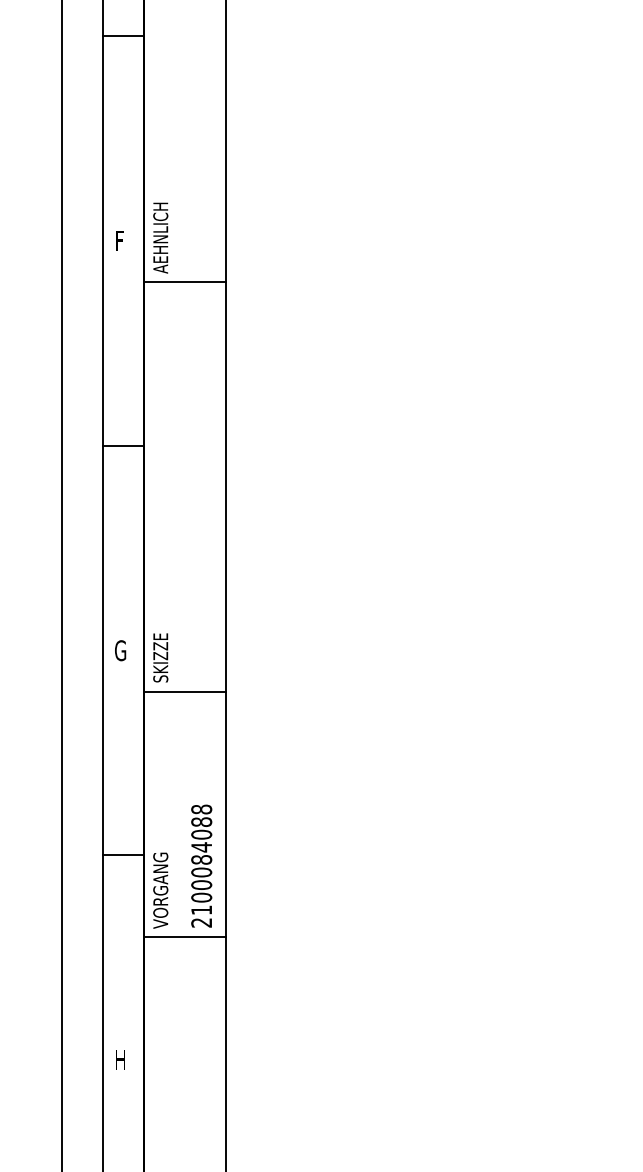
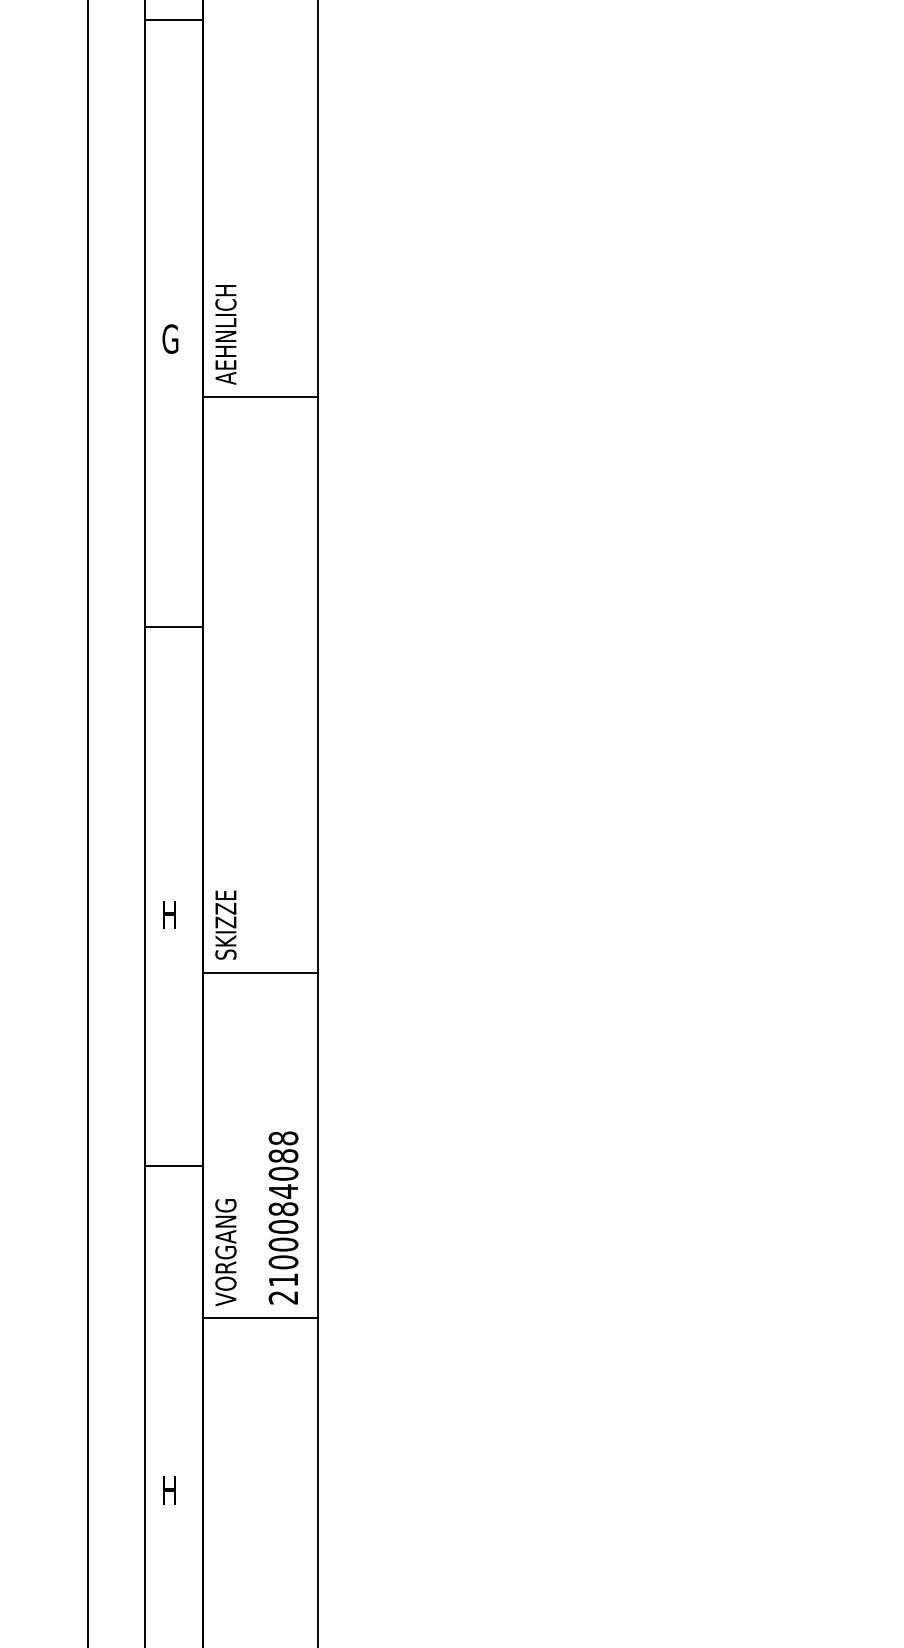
line: (123, 36) -> (173, 20), moved
text: (120, 240) -> (169, 338), F -> G
text: (120, 650) -> (169, 914), G -> H
line: (123, 855) -> (173, 1166), moved

